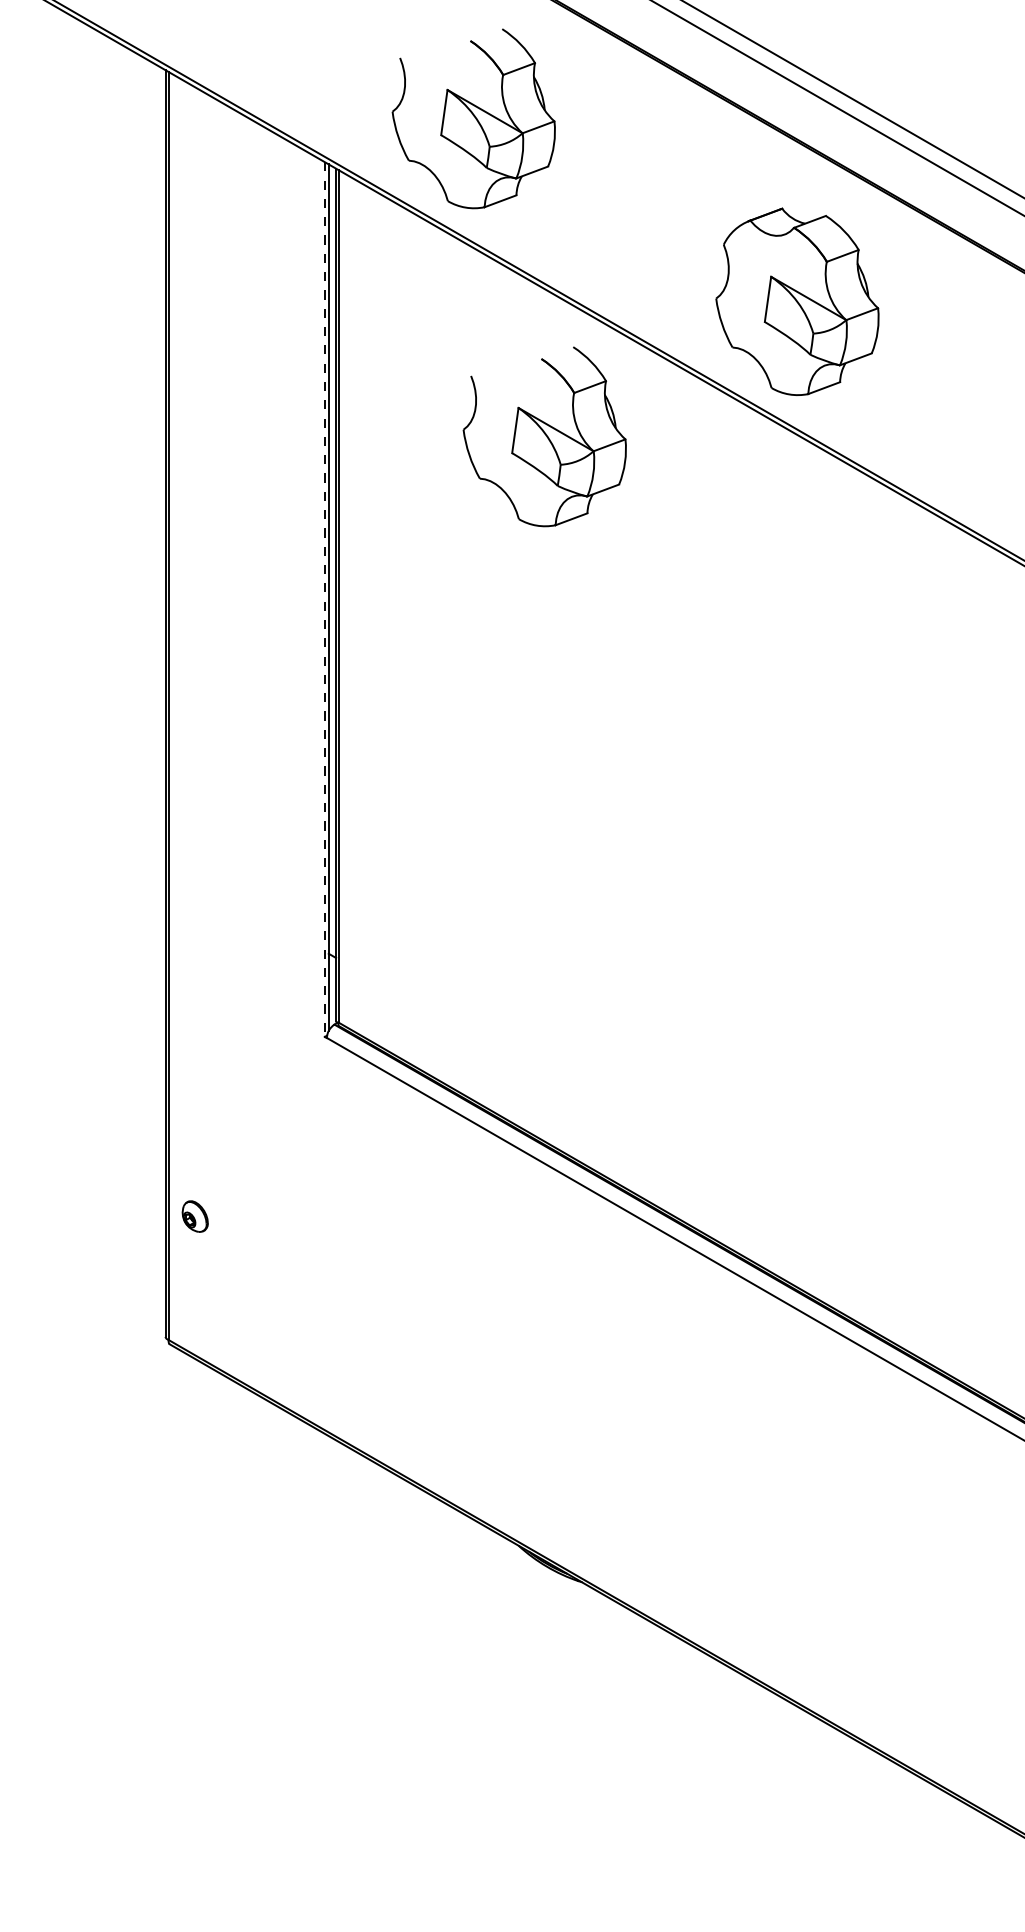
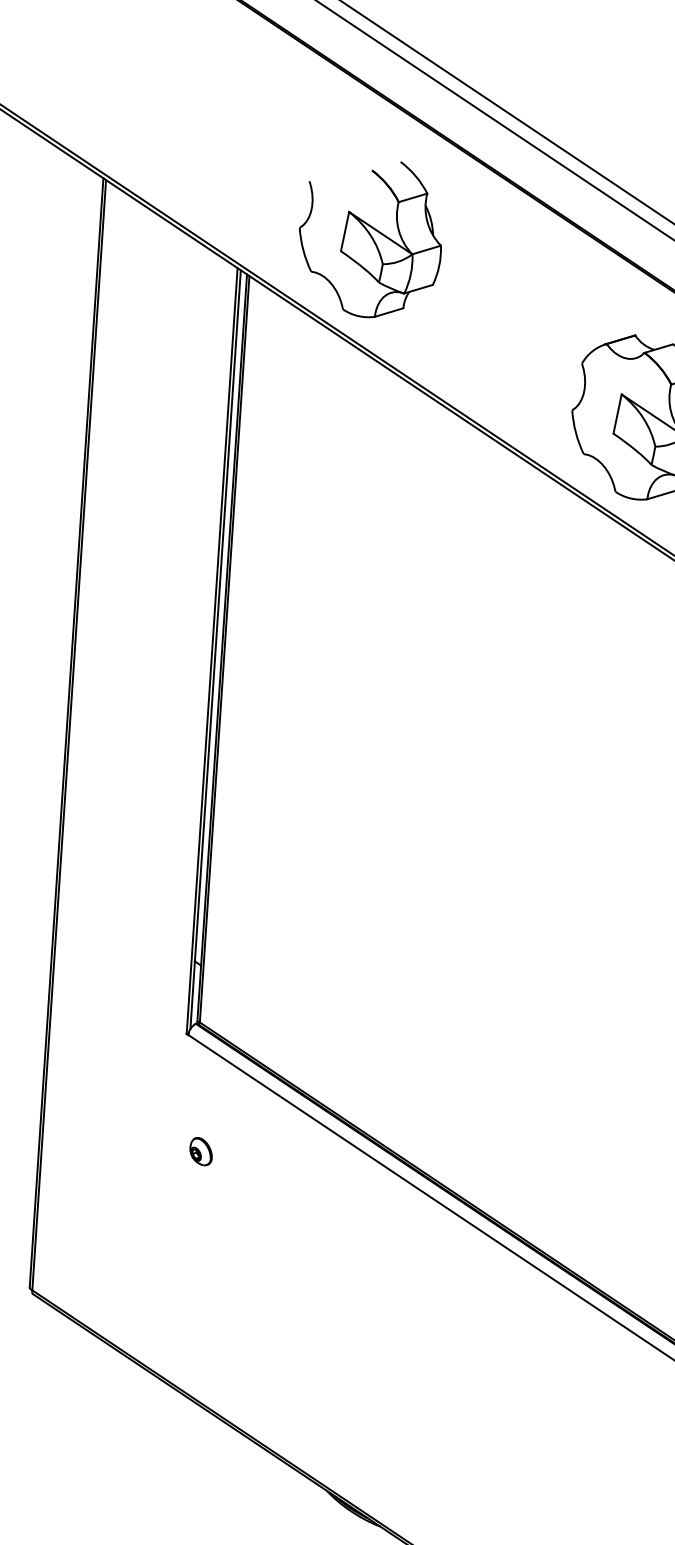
part: (544, 436) -> (413, 521), removed
line: (324, 600) -> (211, 651), dashed -> solid
part: (194, 1216) -> (200, 1151), moved

